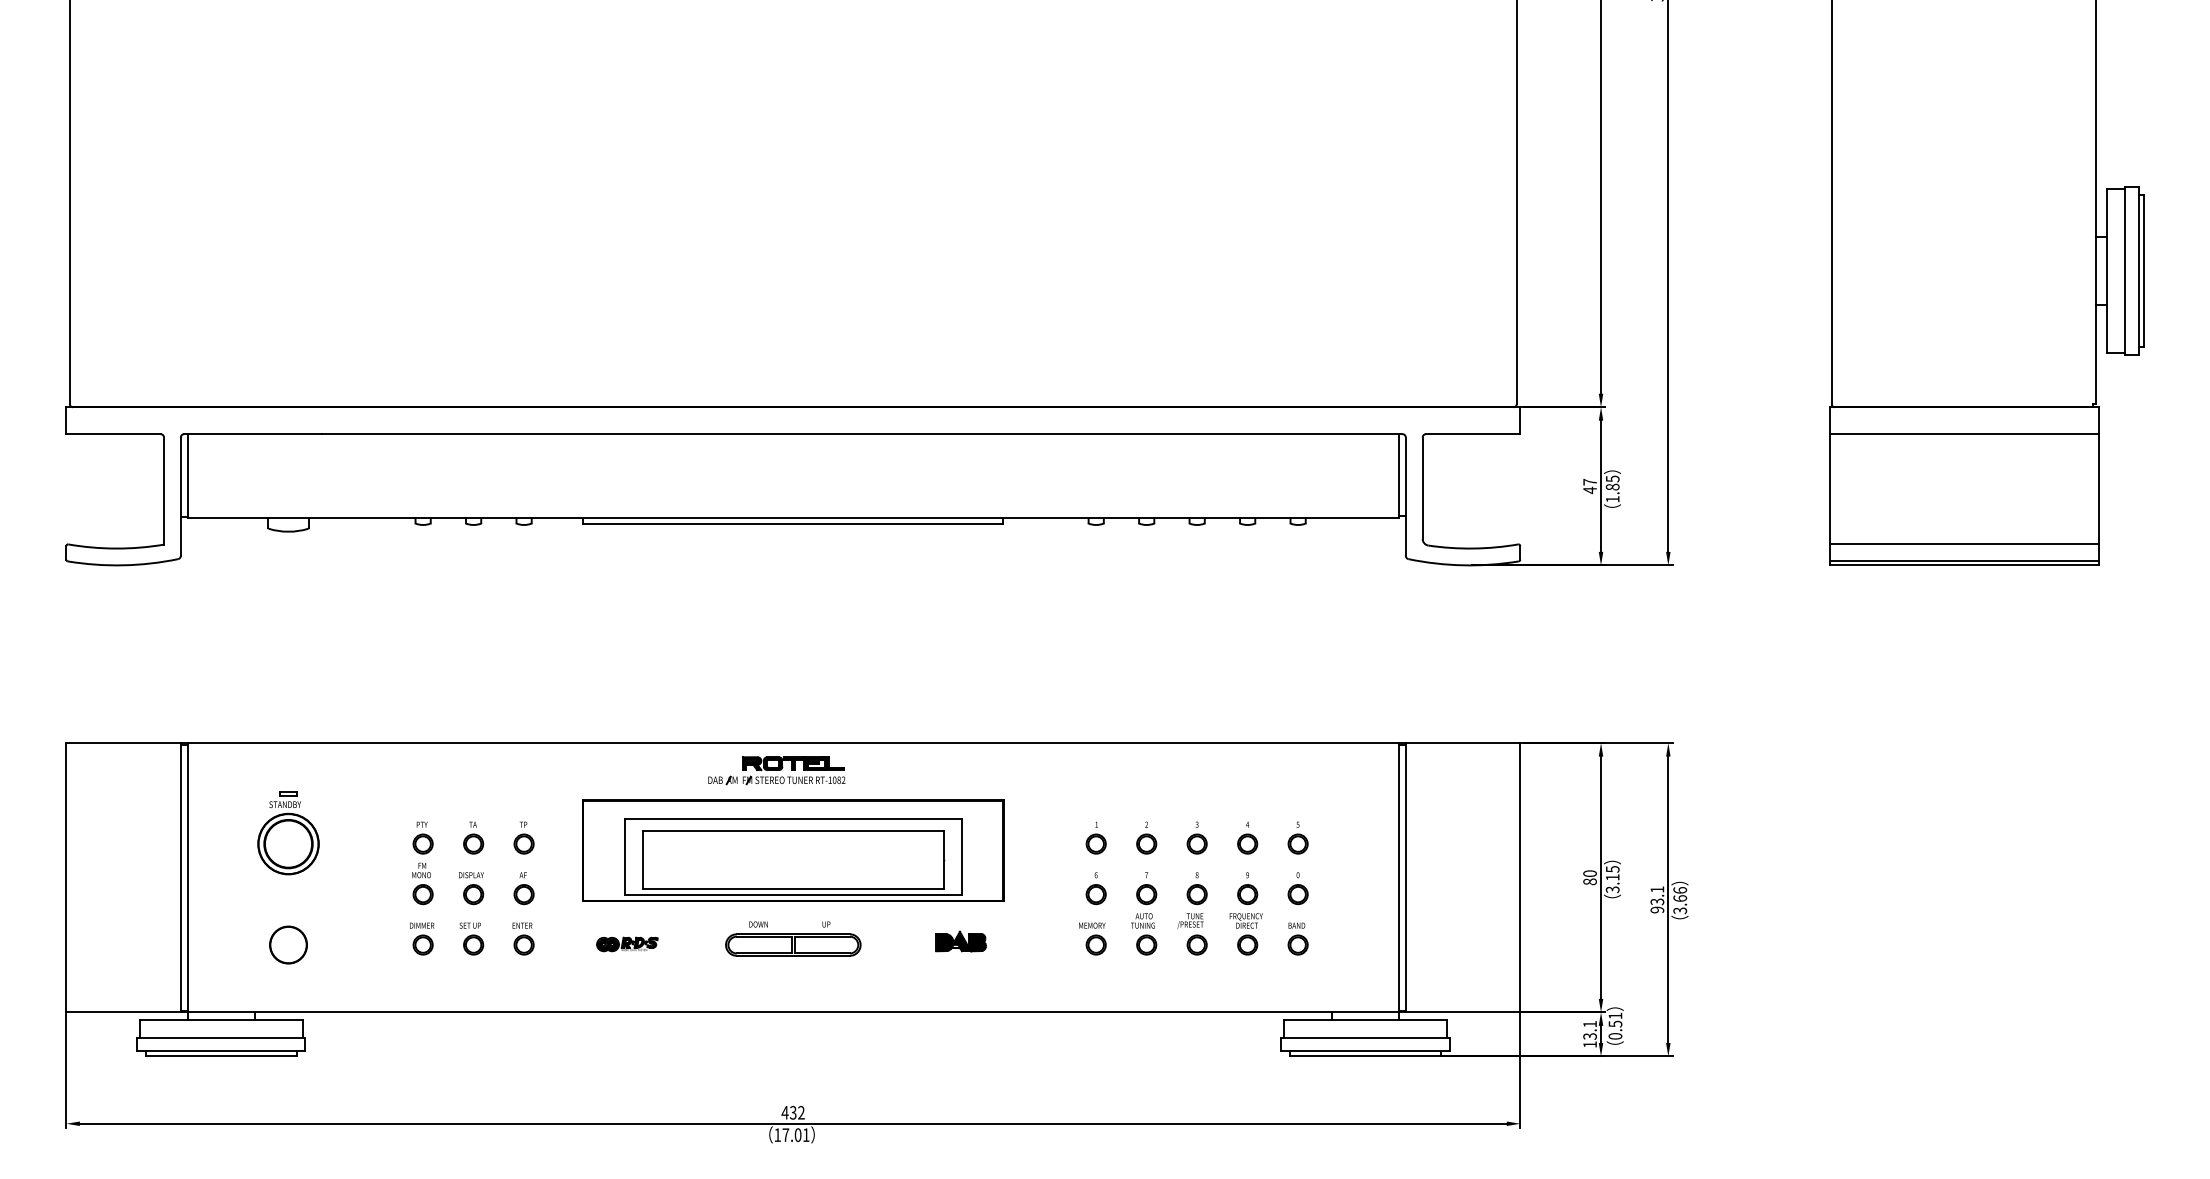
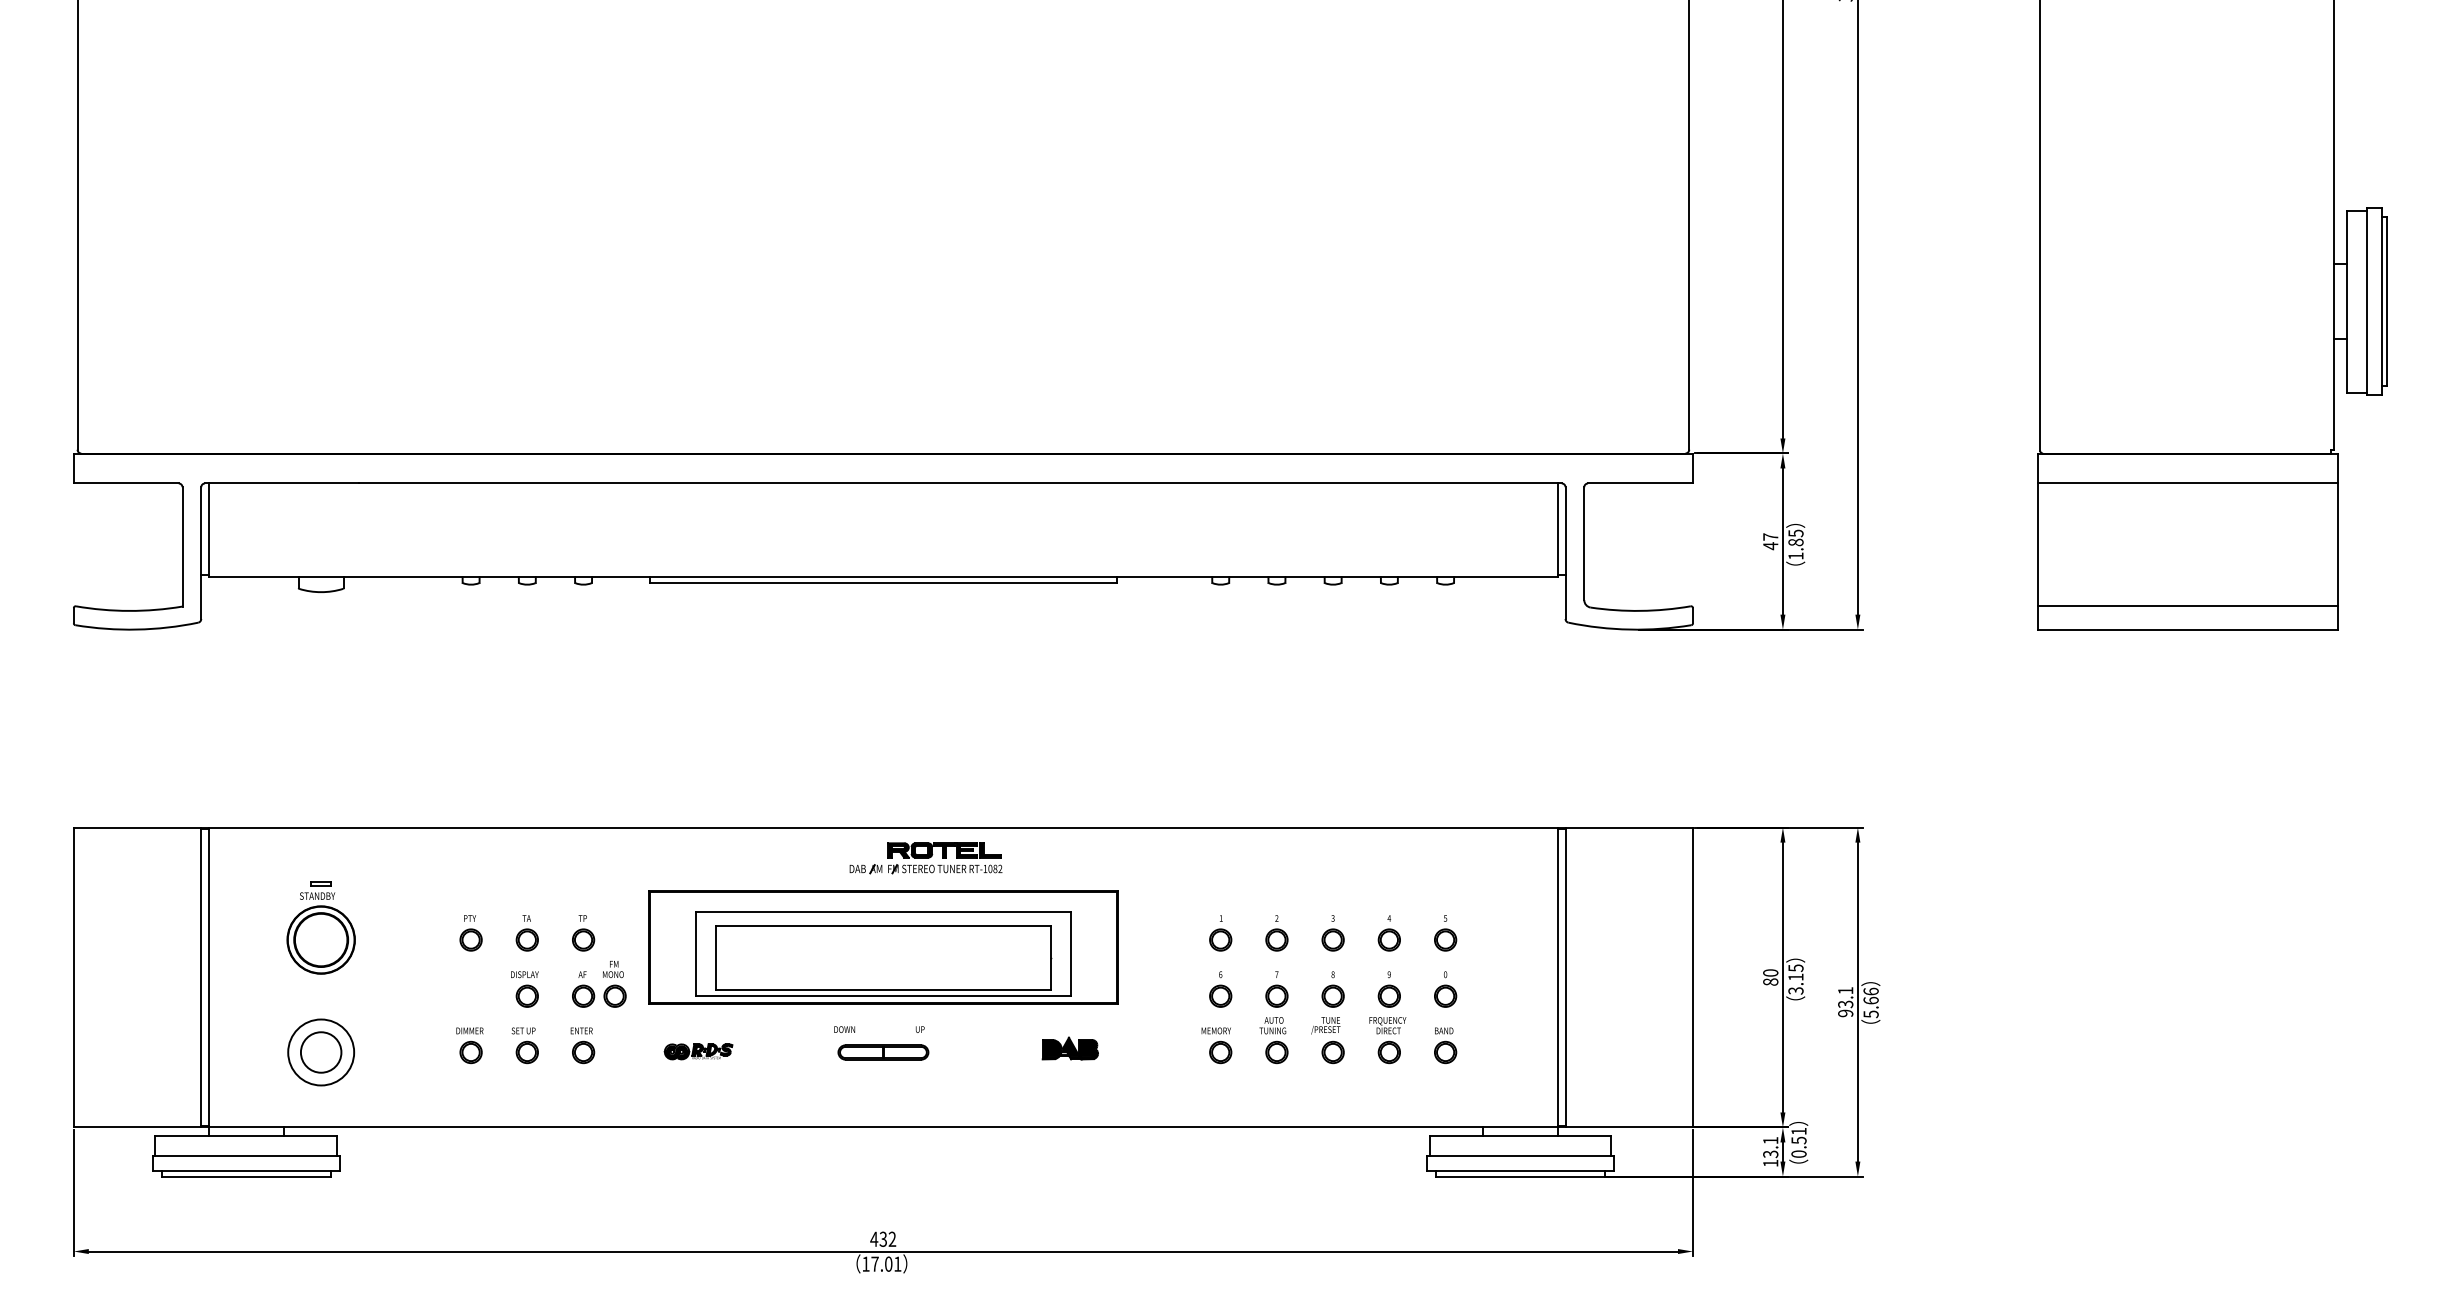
line: (1965, 560) -> (2188, 624), removed
part: (776, 770) -> (925, 858), moved
part: (422, 884) -> (614, 984), moved
text: (1679, 910) -> (1870, 1013), 3.66 -> 5.66
circle: (287, 945) -> (320, 1052), size x1.6
part: (793, 945) -> (883, 1052), size x0.6

